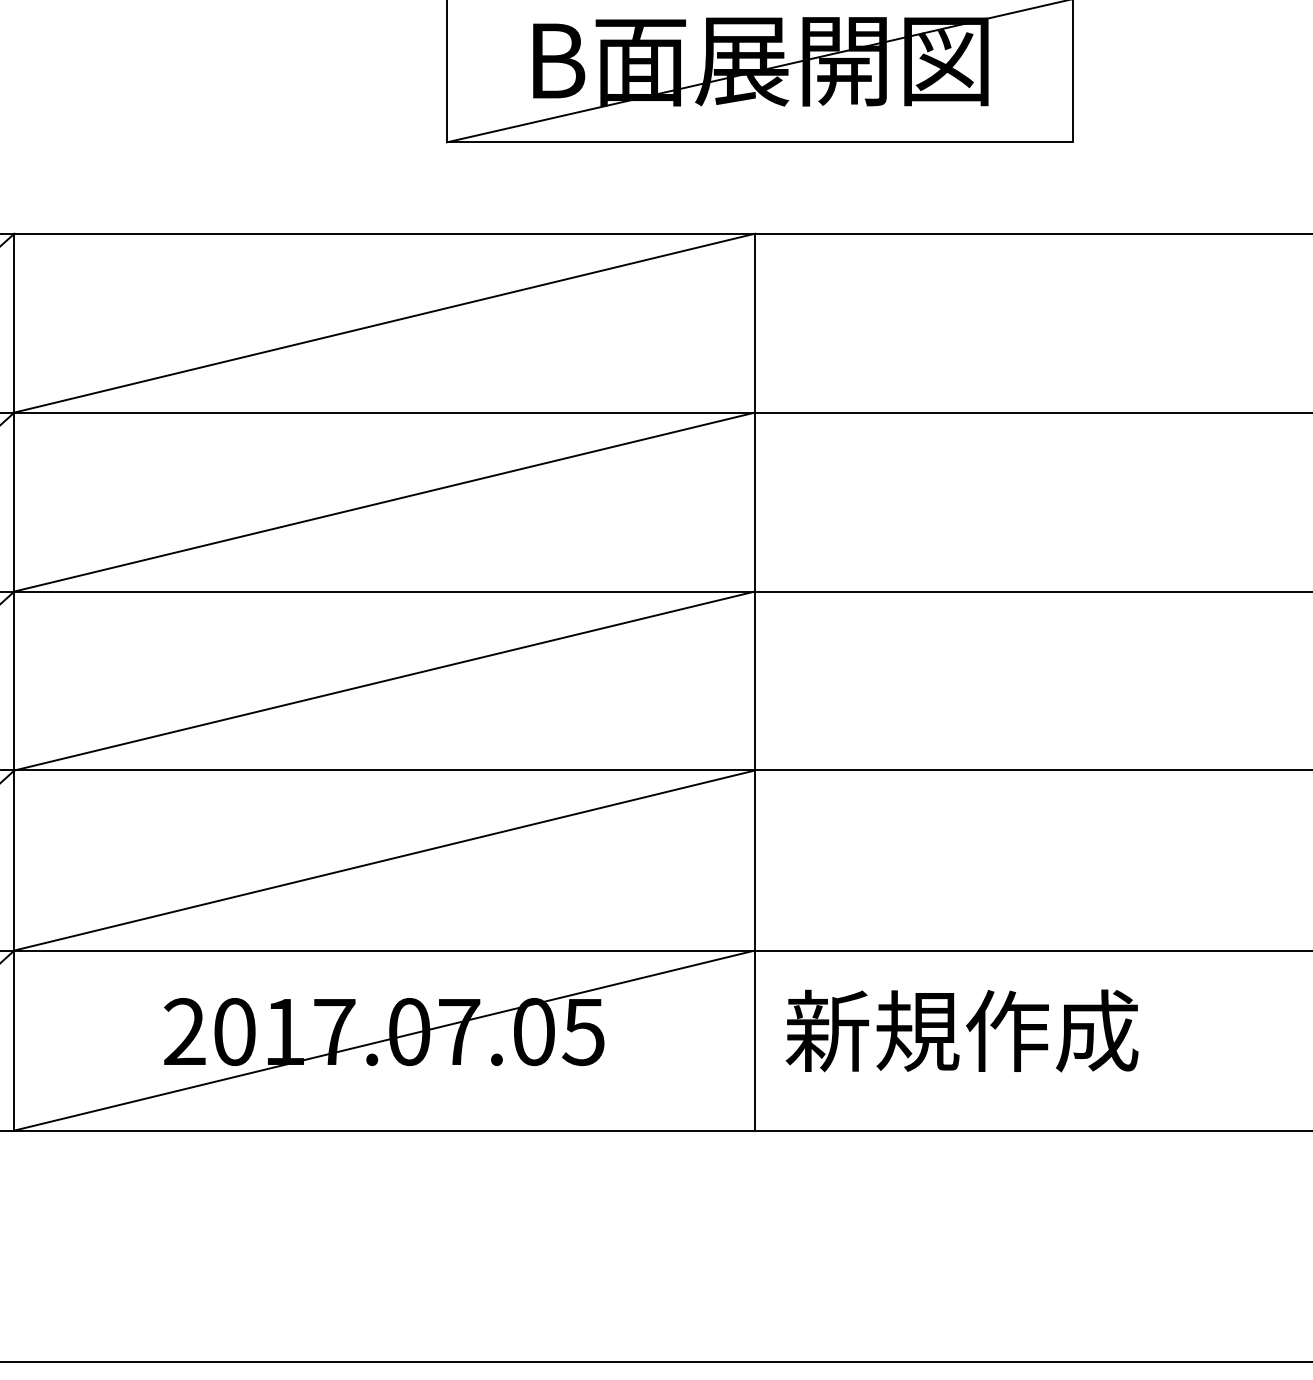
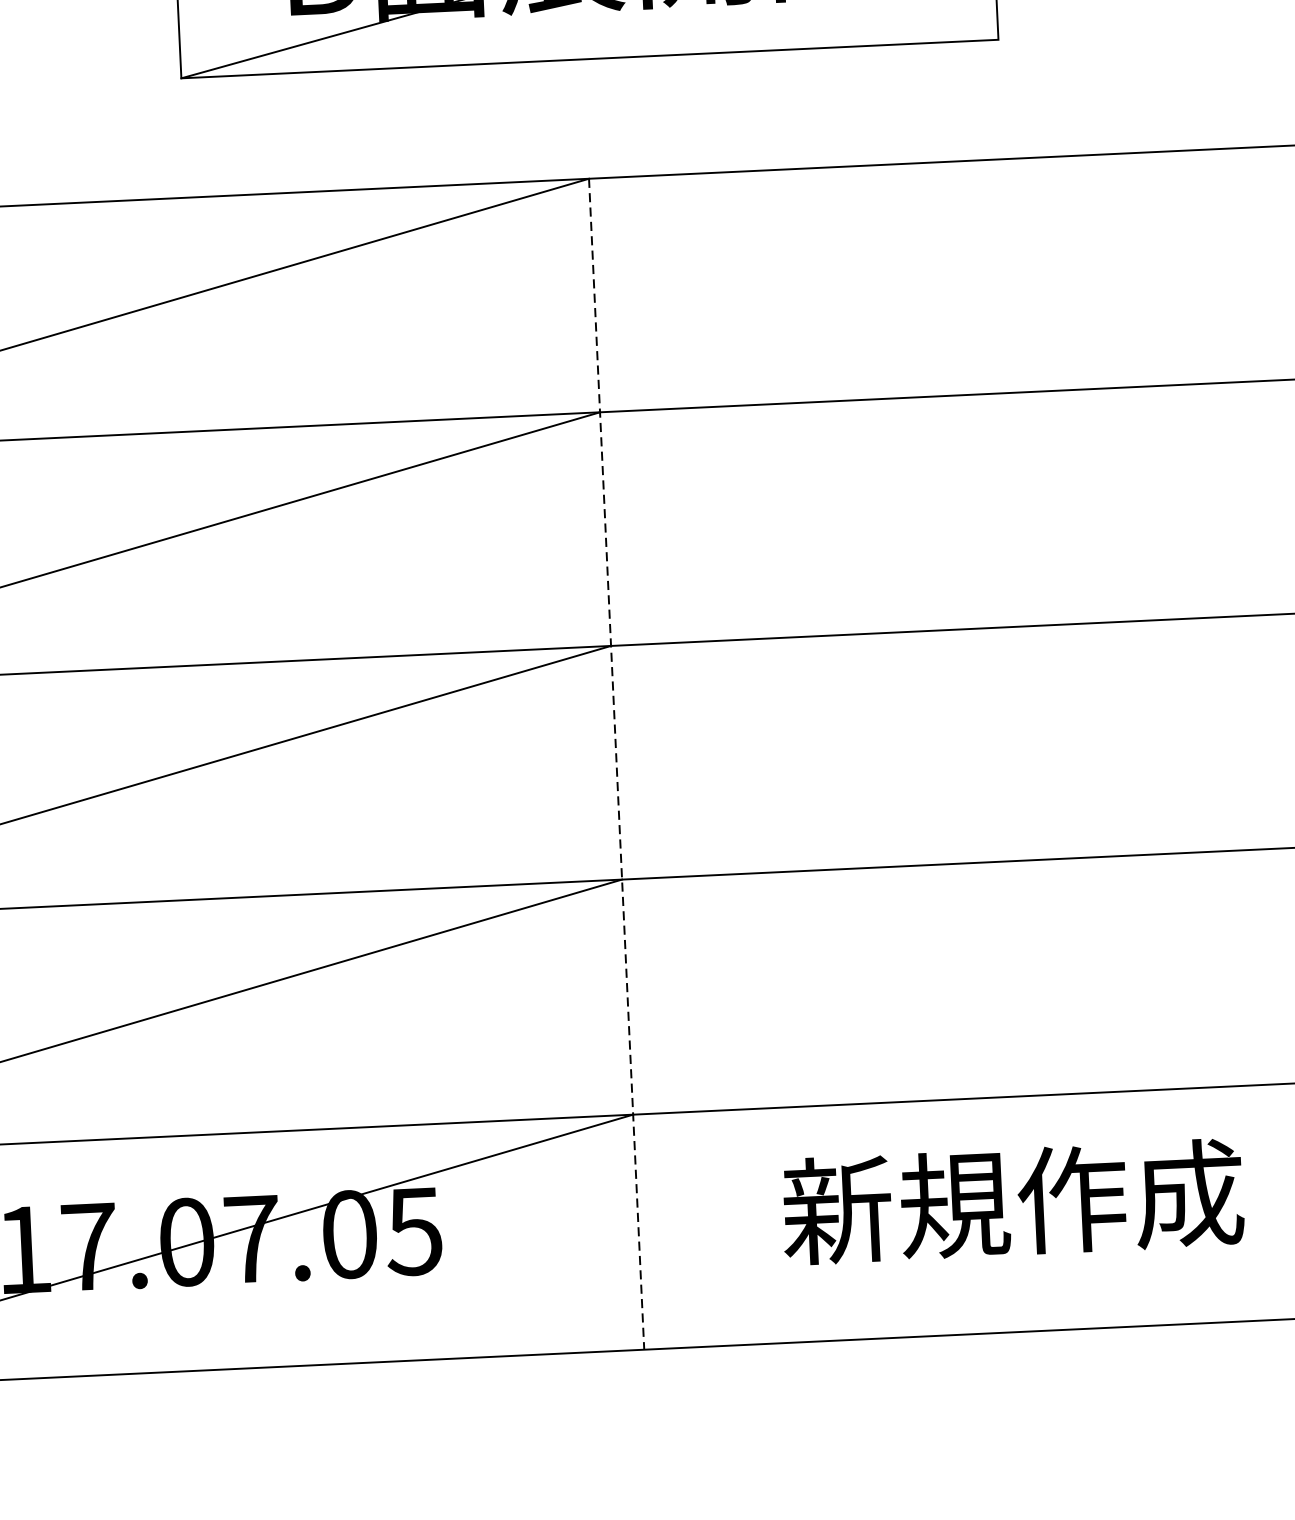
line: (755, 682) -> (617, 764), solid -> dashed
text: (961, 1030) -> (1012, 1201), moved

